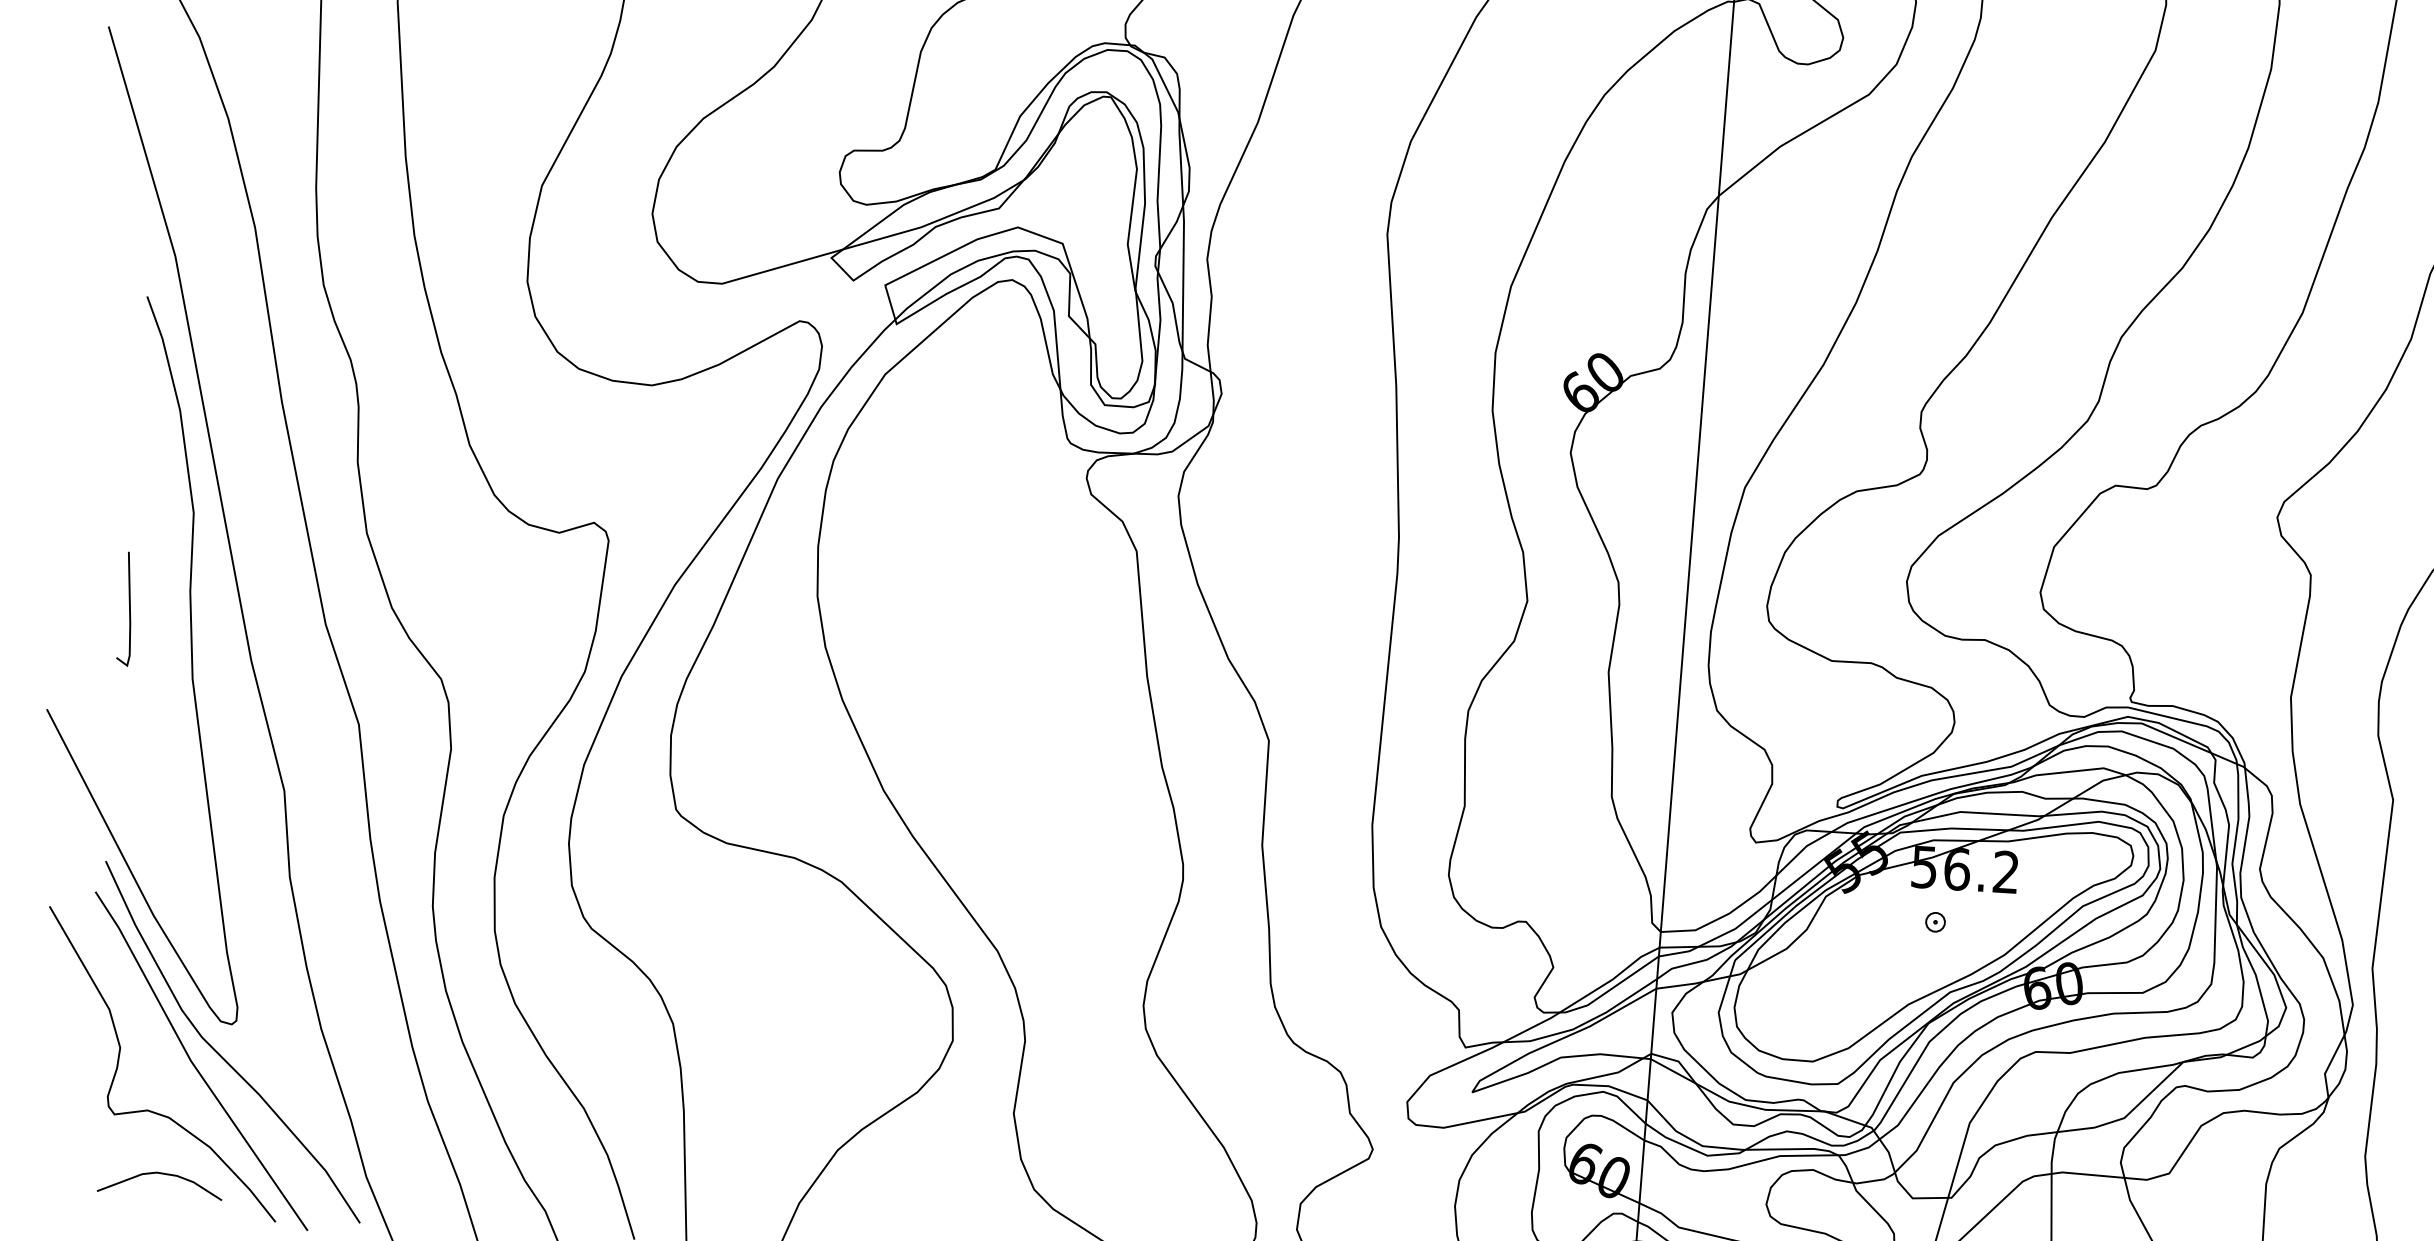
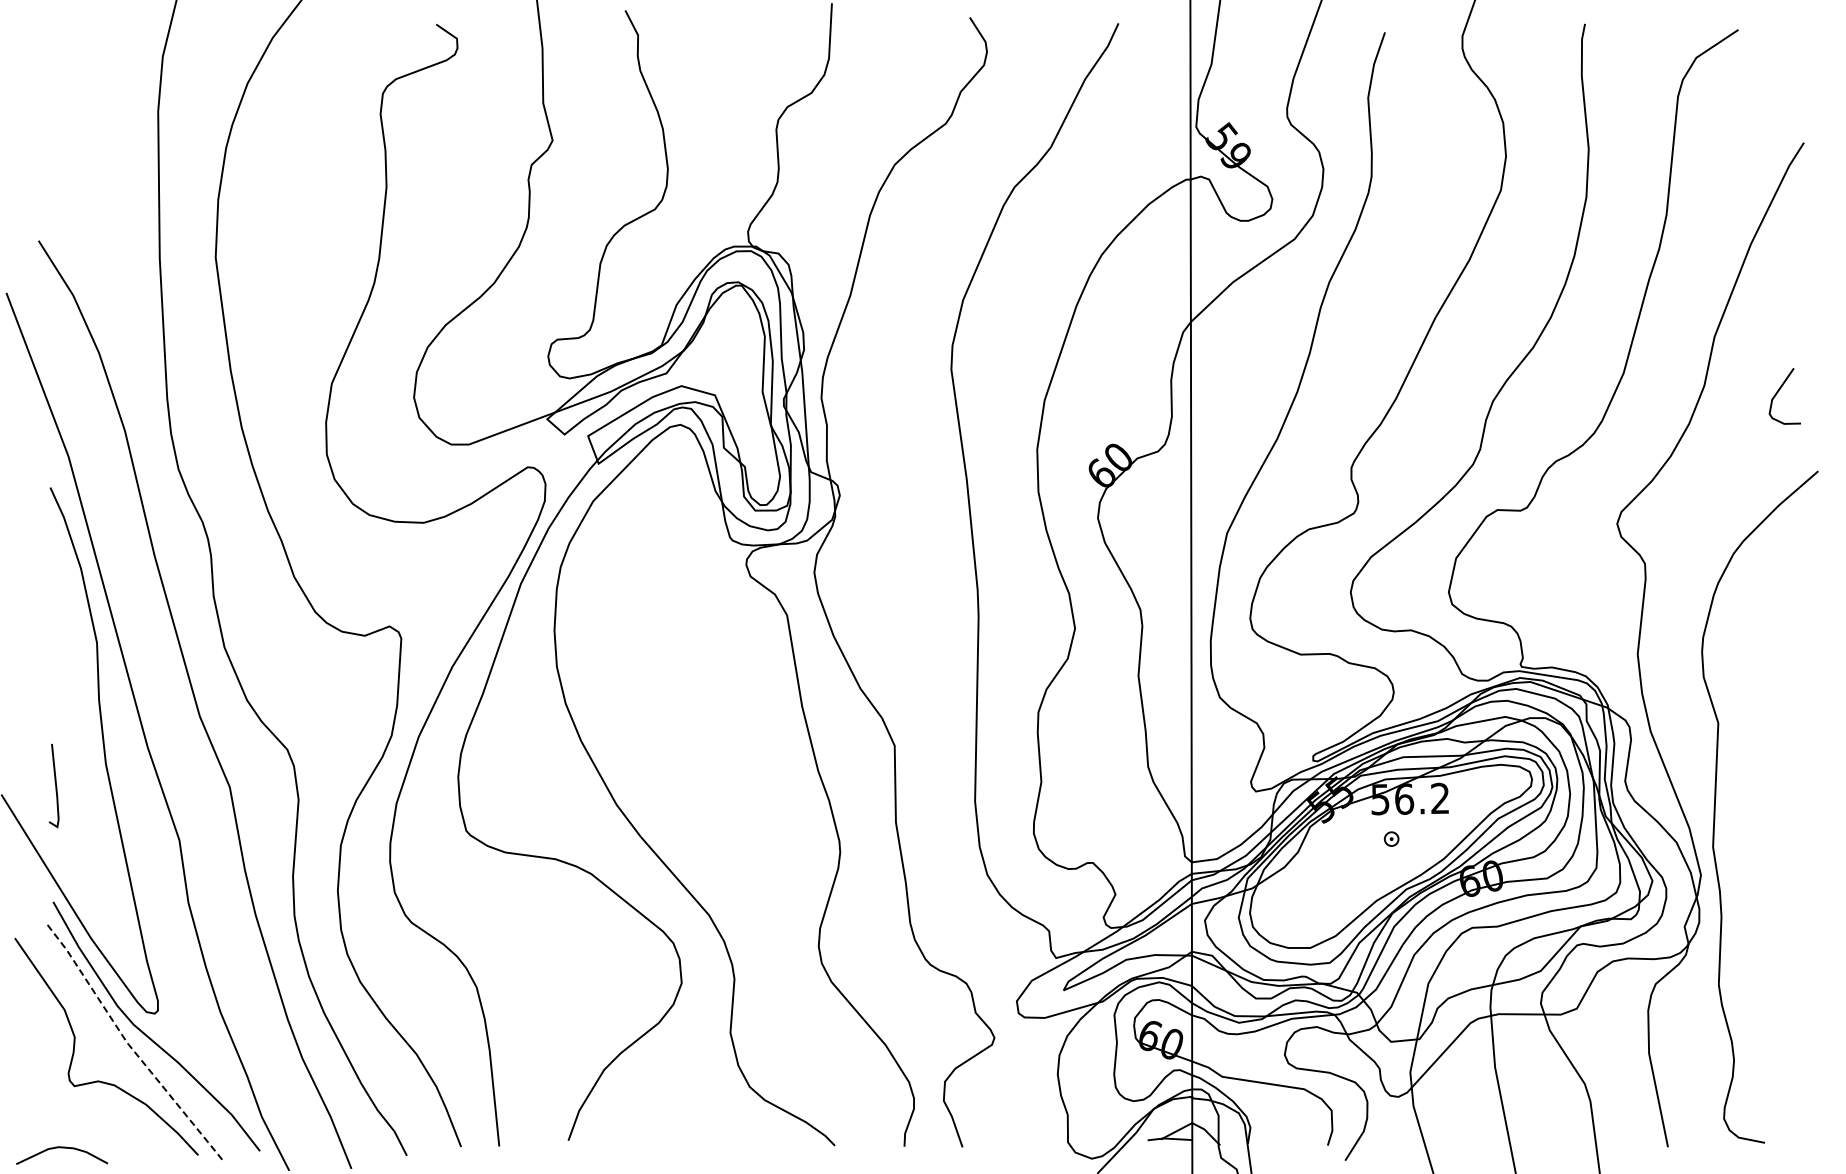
curve: (129, 608) -> (55, 785), moved
line: (193, 1065) -> (129, 1045), solid -> dashed
curve: (161, 1174) -> (62, 1148), moved

